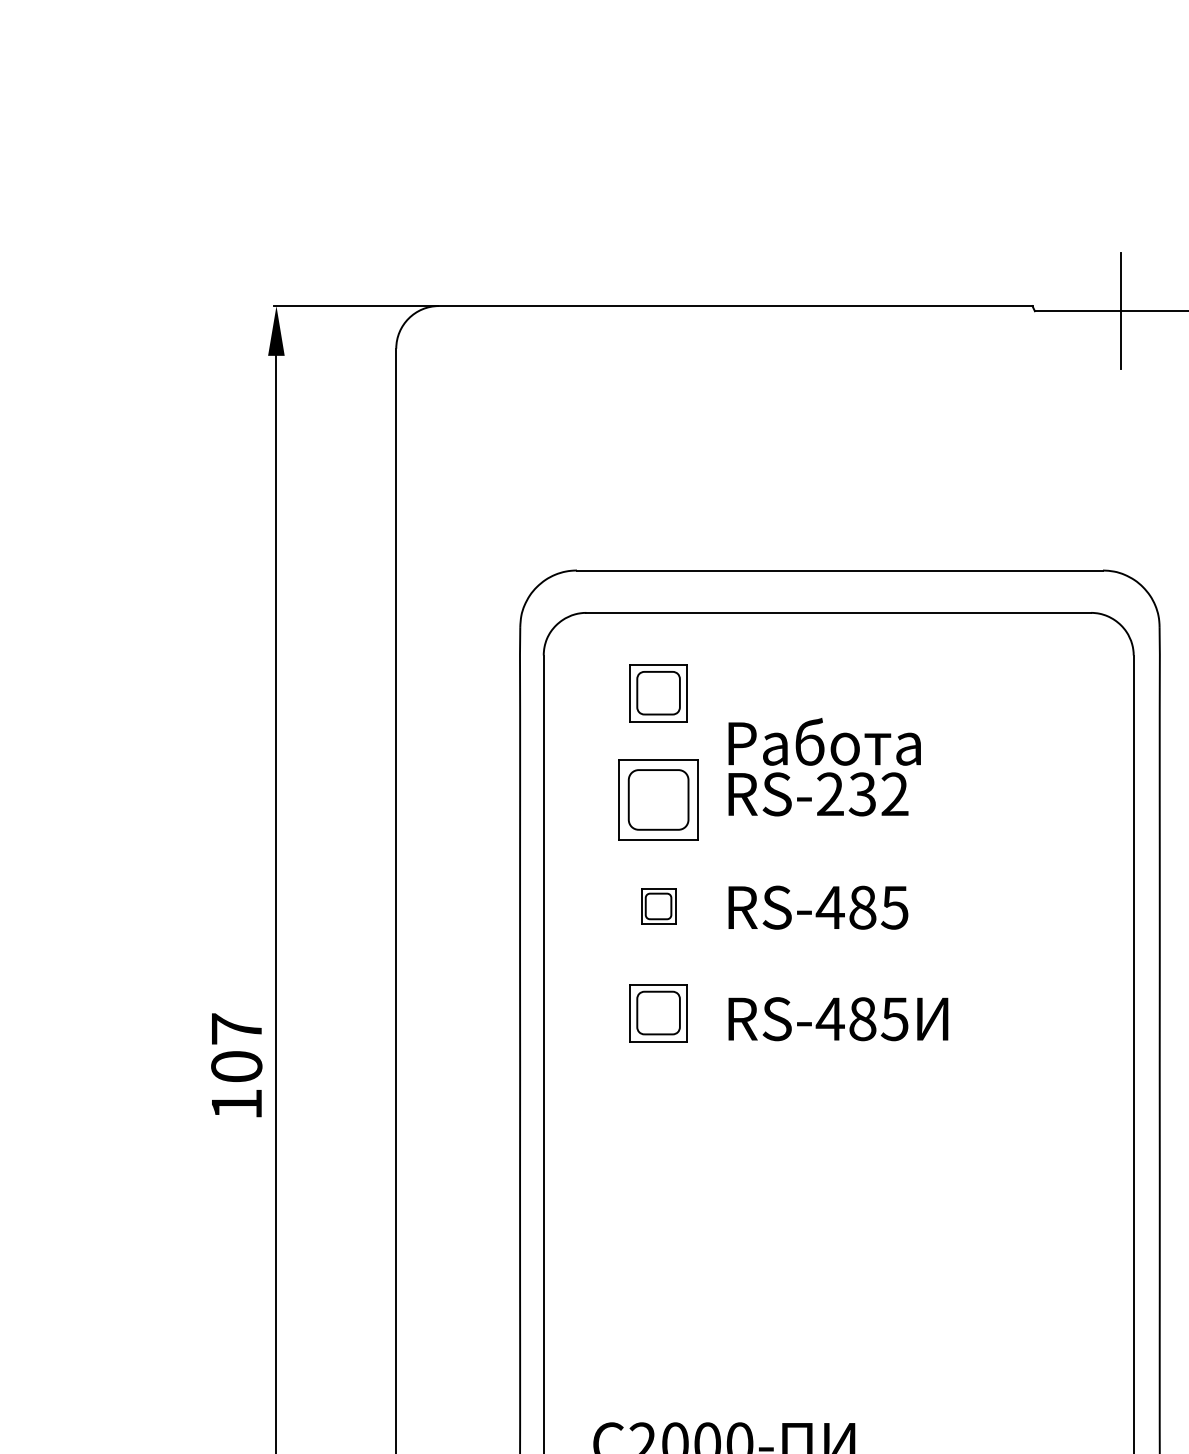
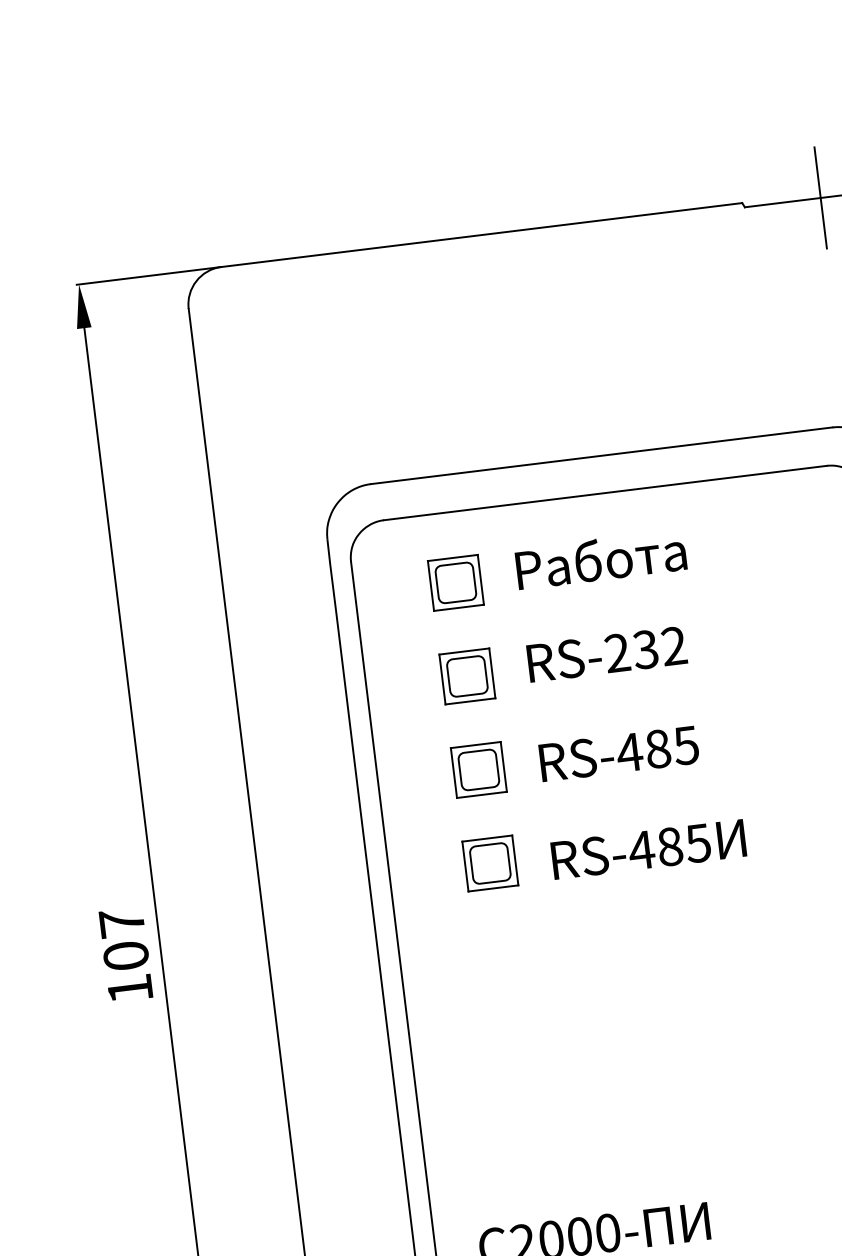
text: (824, 741) -> (600, 559), moved
part: (658, 799) -> (467, 676), size x0.71
part: (658, 906) -> (478, 770), size x1.67

